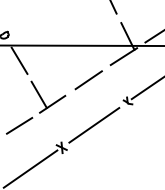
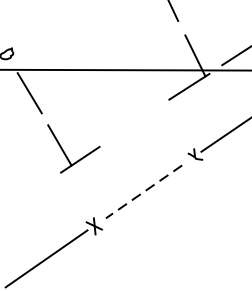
line: (88, 80) -> (135, 123), removed
line: (19, 125) -> (29, 192), removed
line: (93, 125) -> (142, 192), solid -> dashed

